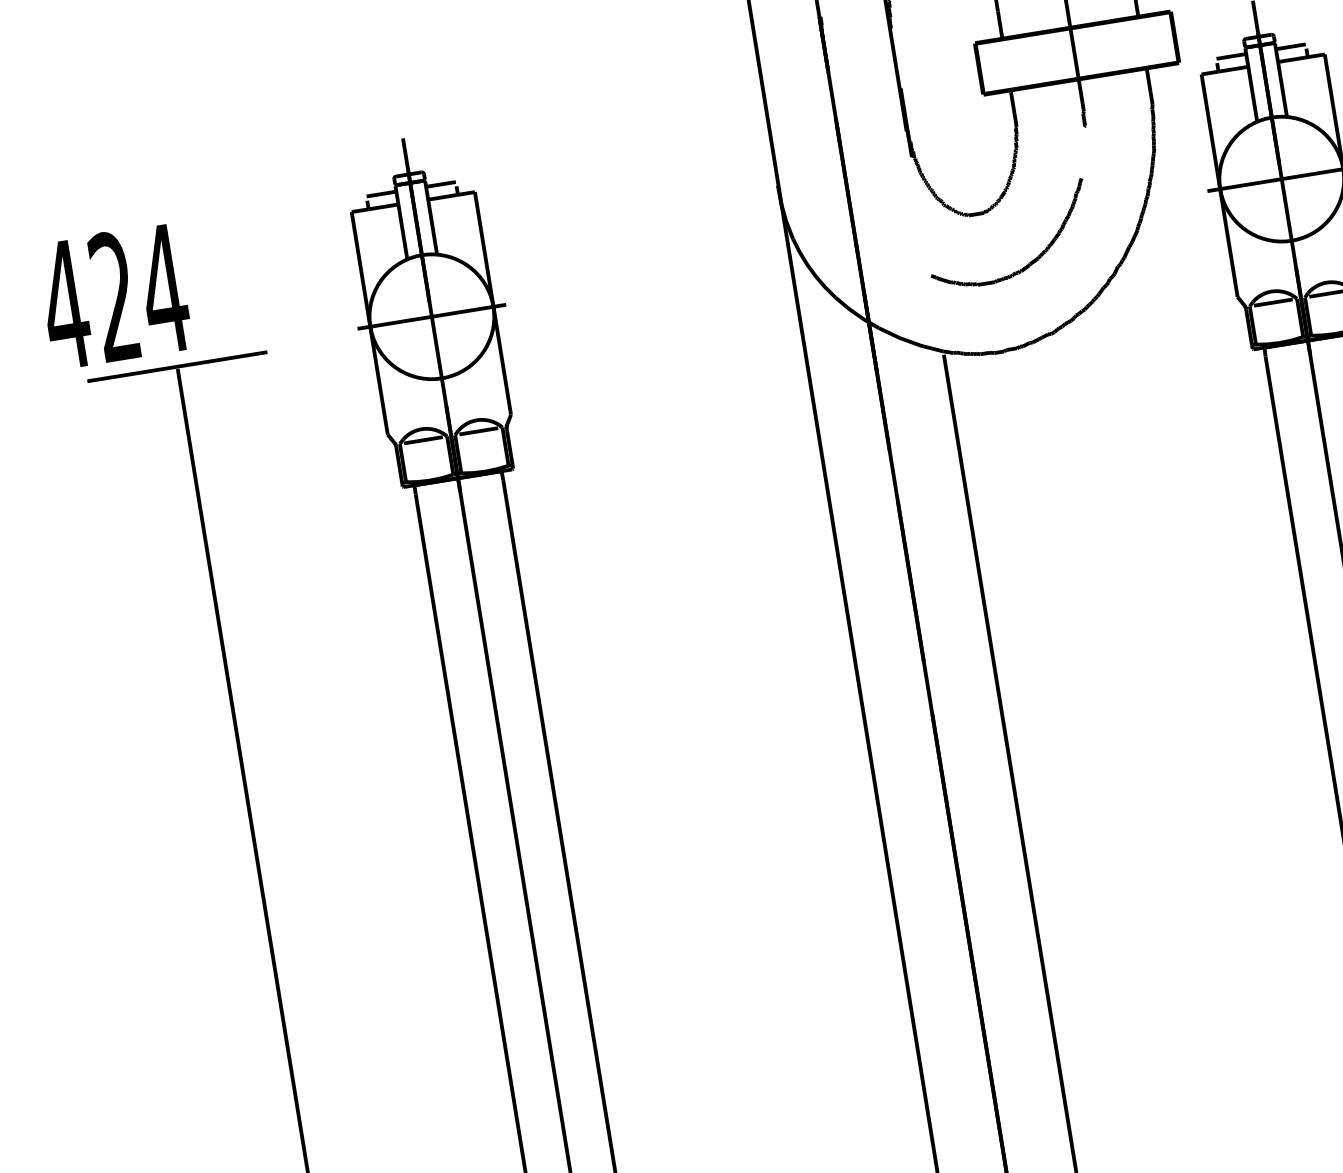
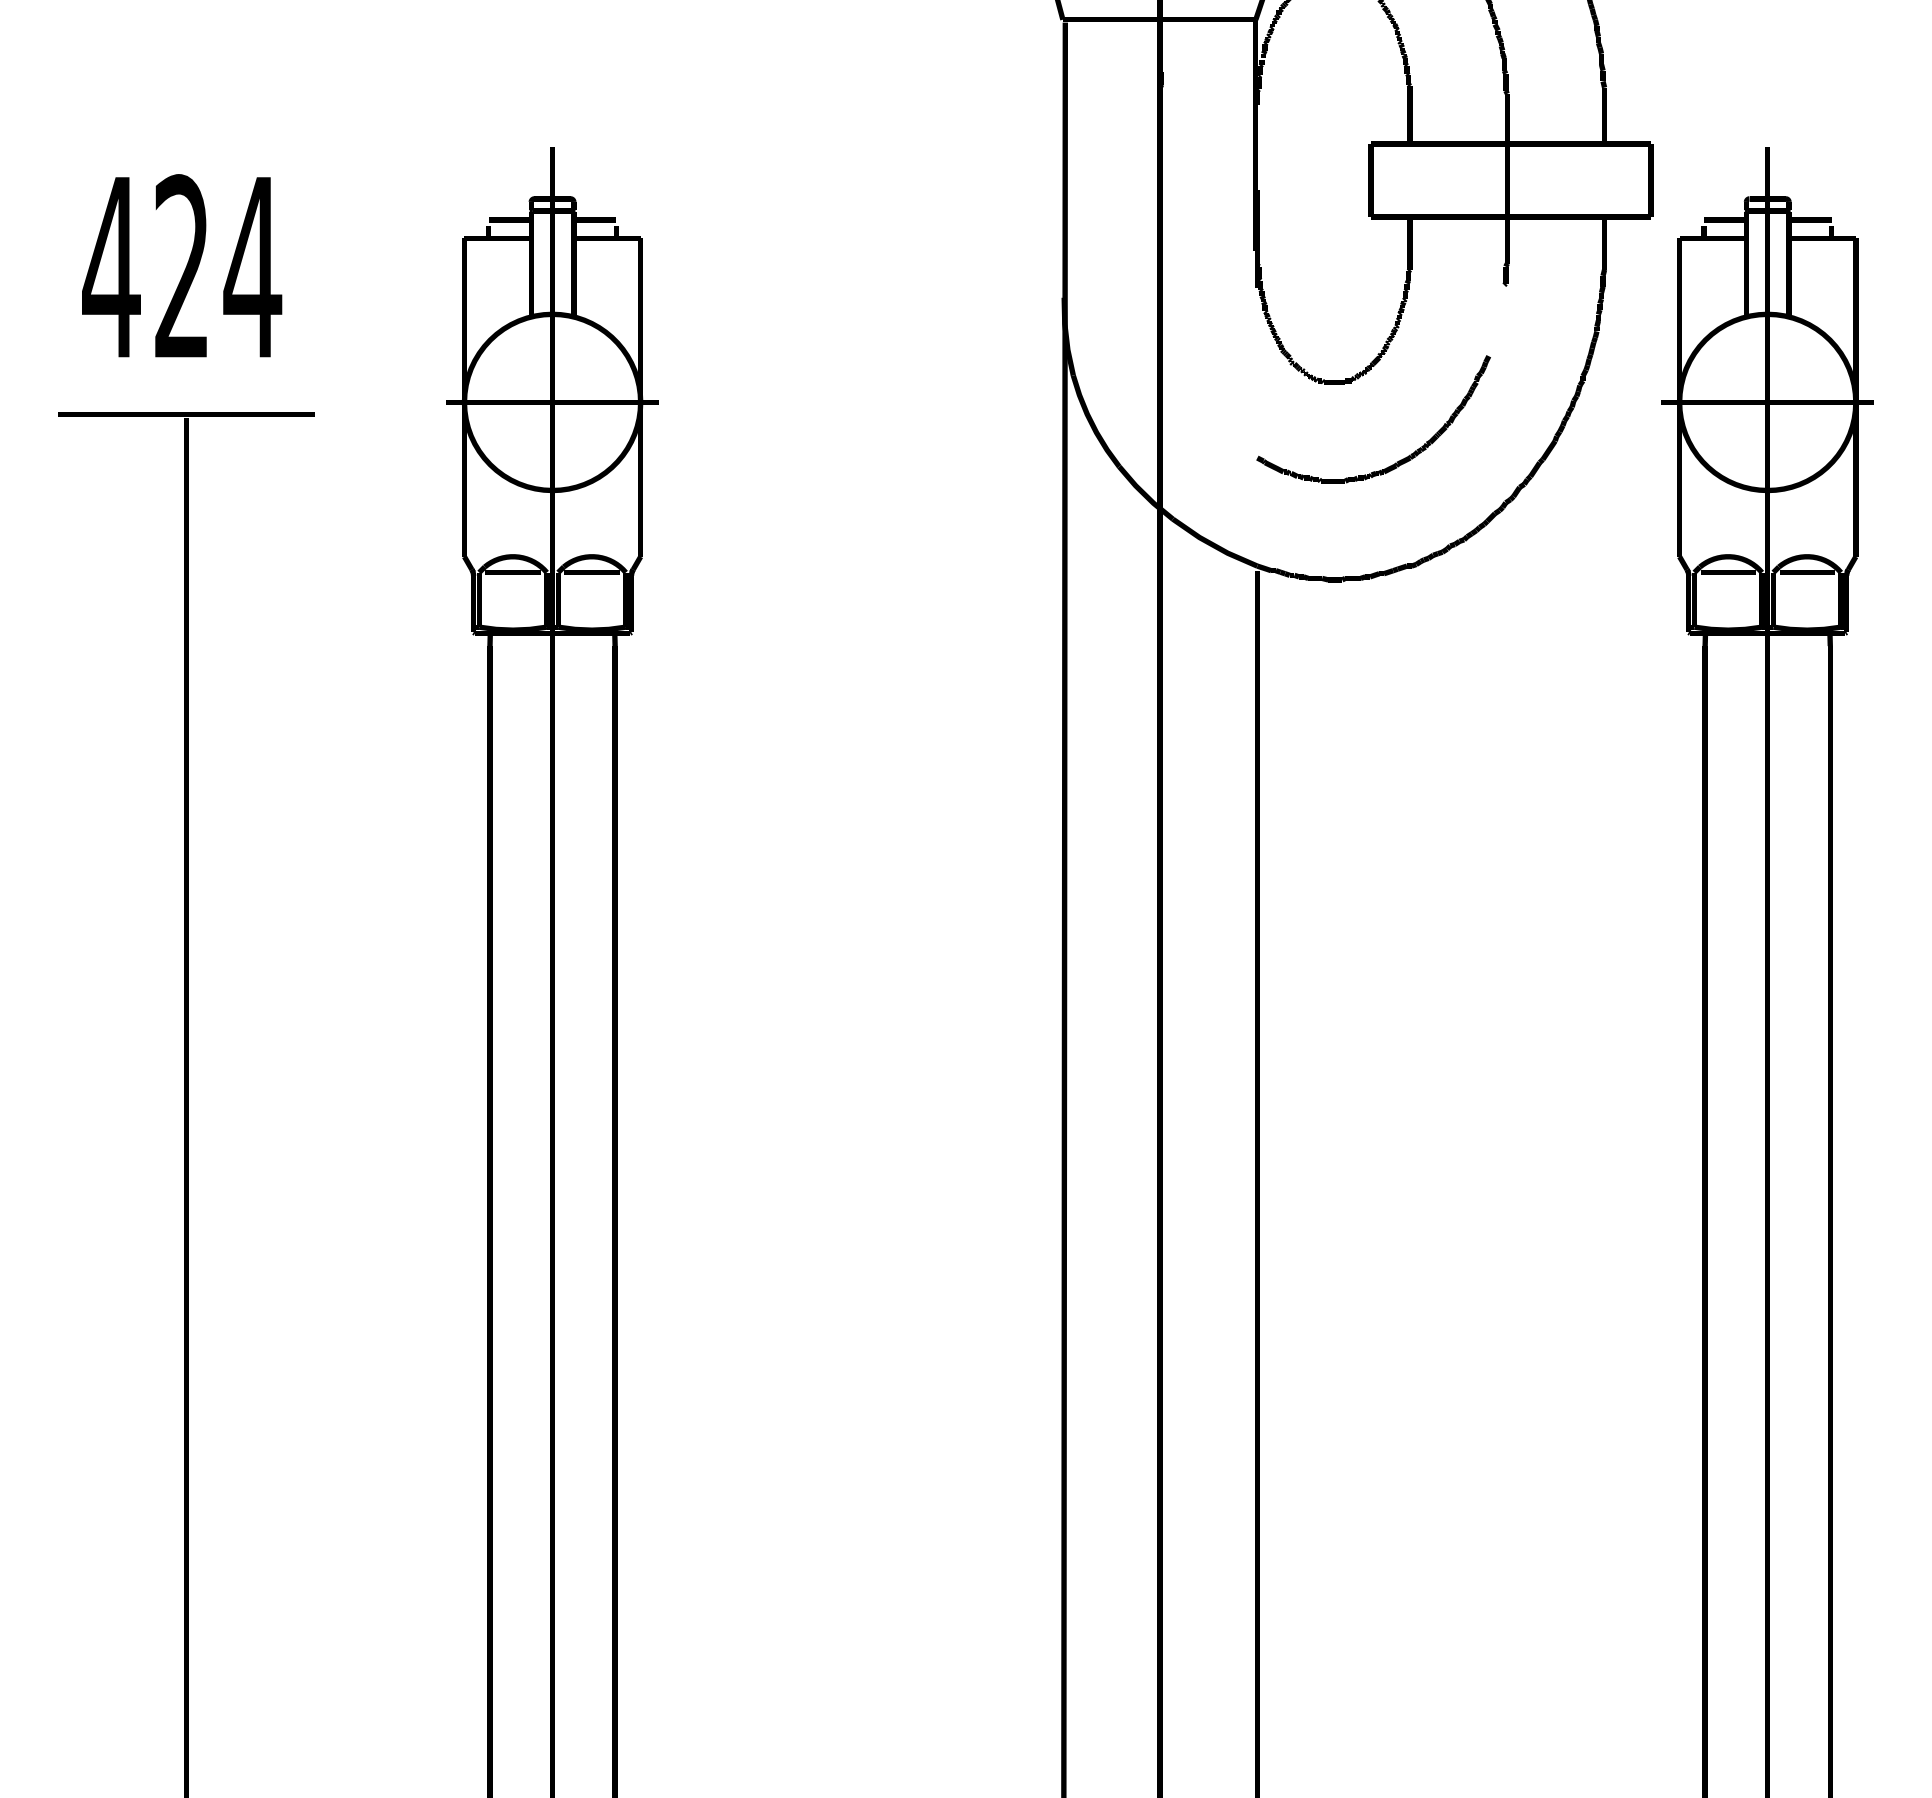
text: (114, 295) -> (182, 265), moved

